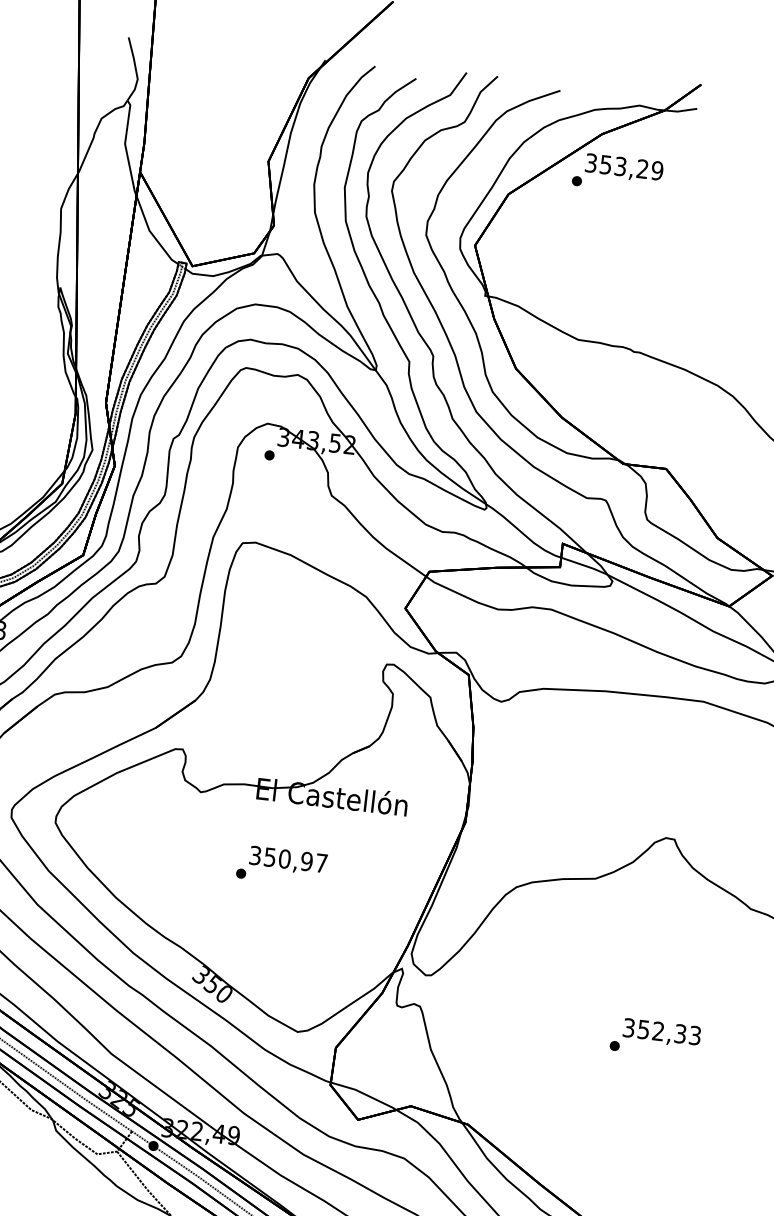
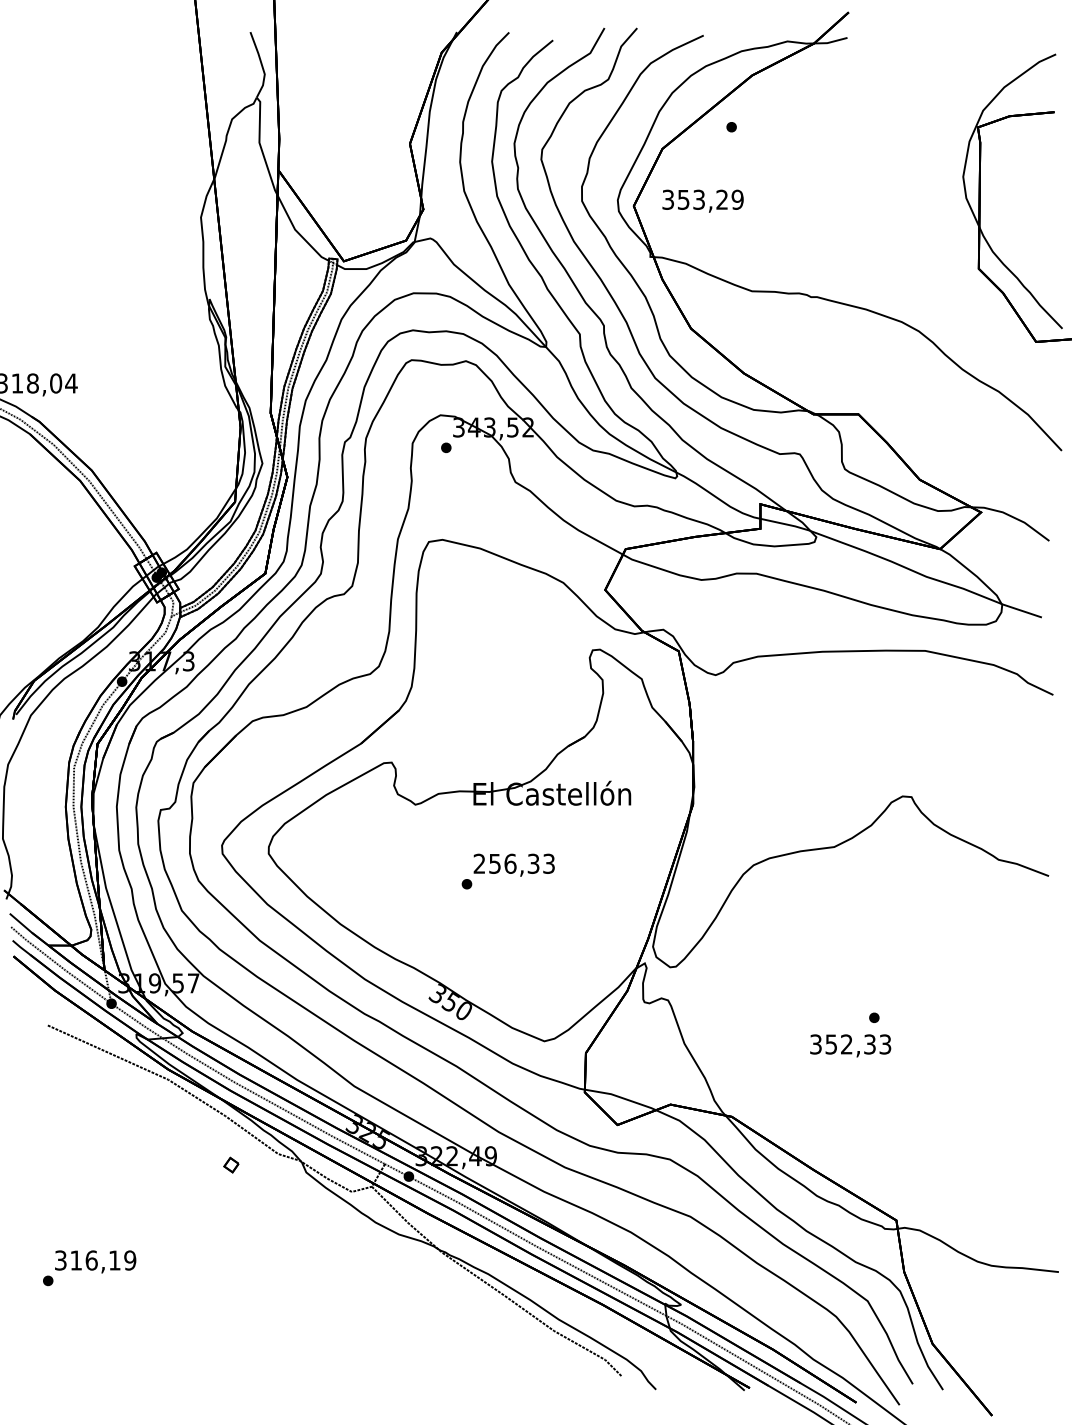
text: (623, 167) -> (702, 200), moved
text: (287, 859) -> (513, 863), 350,97 -> 256,33
text: (661, 1032) -> (850, 1045), moved

